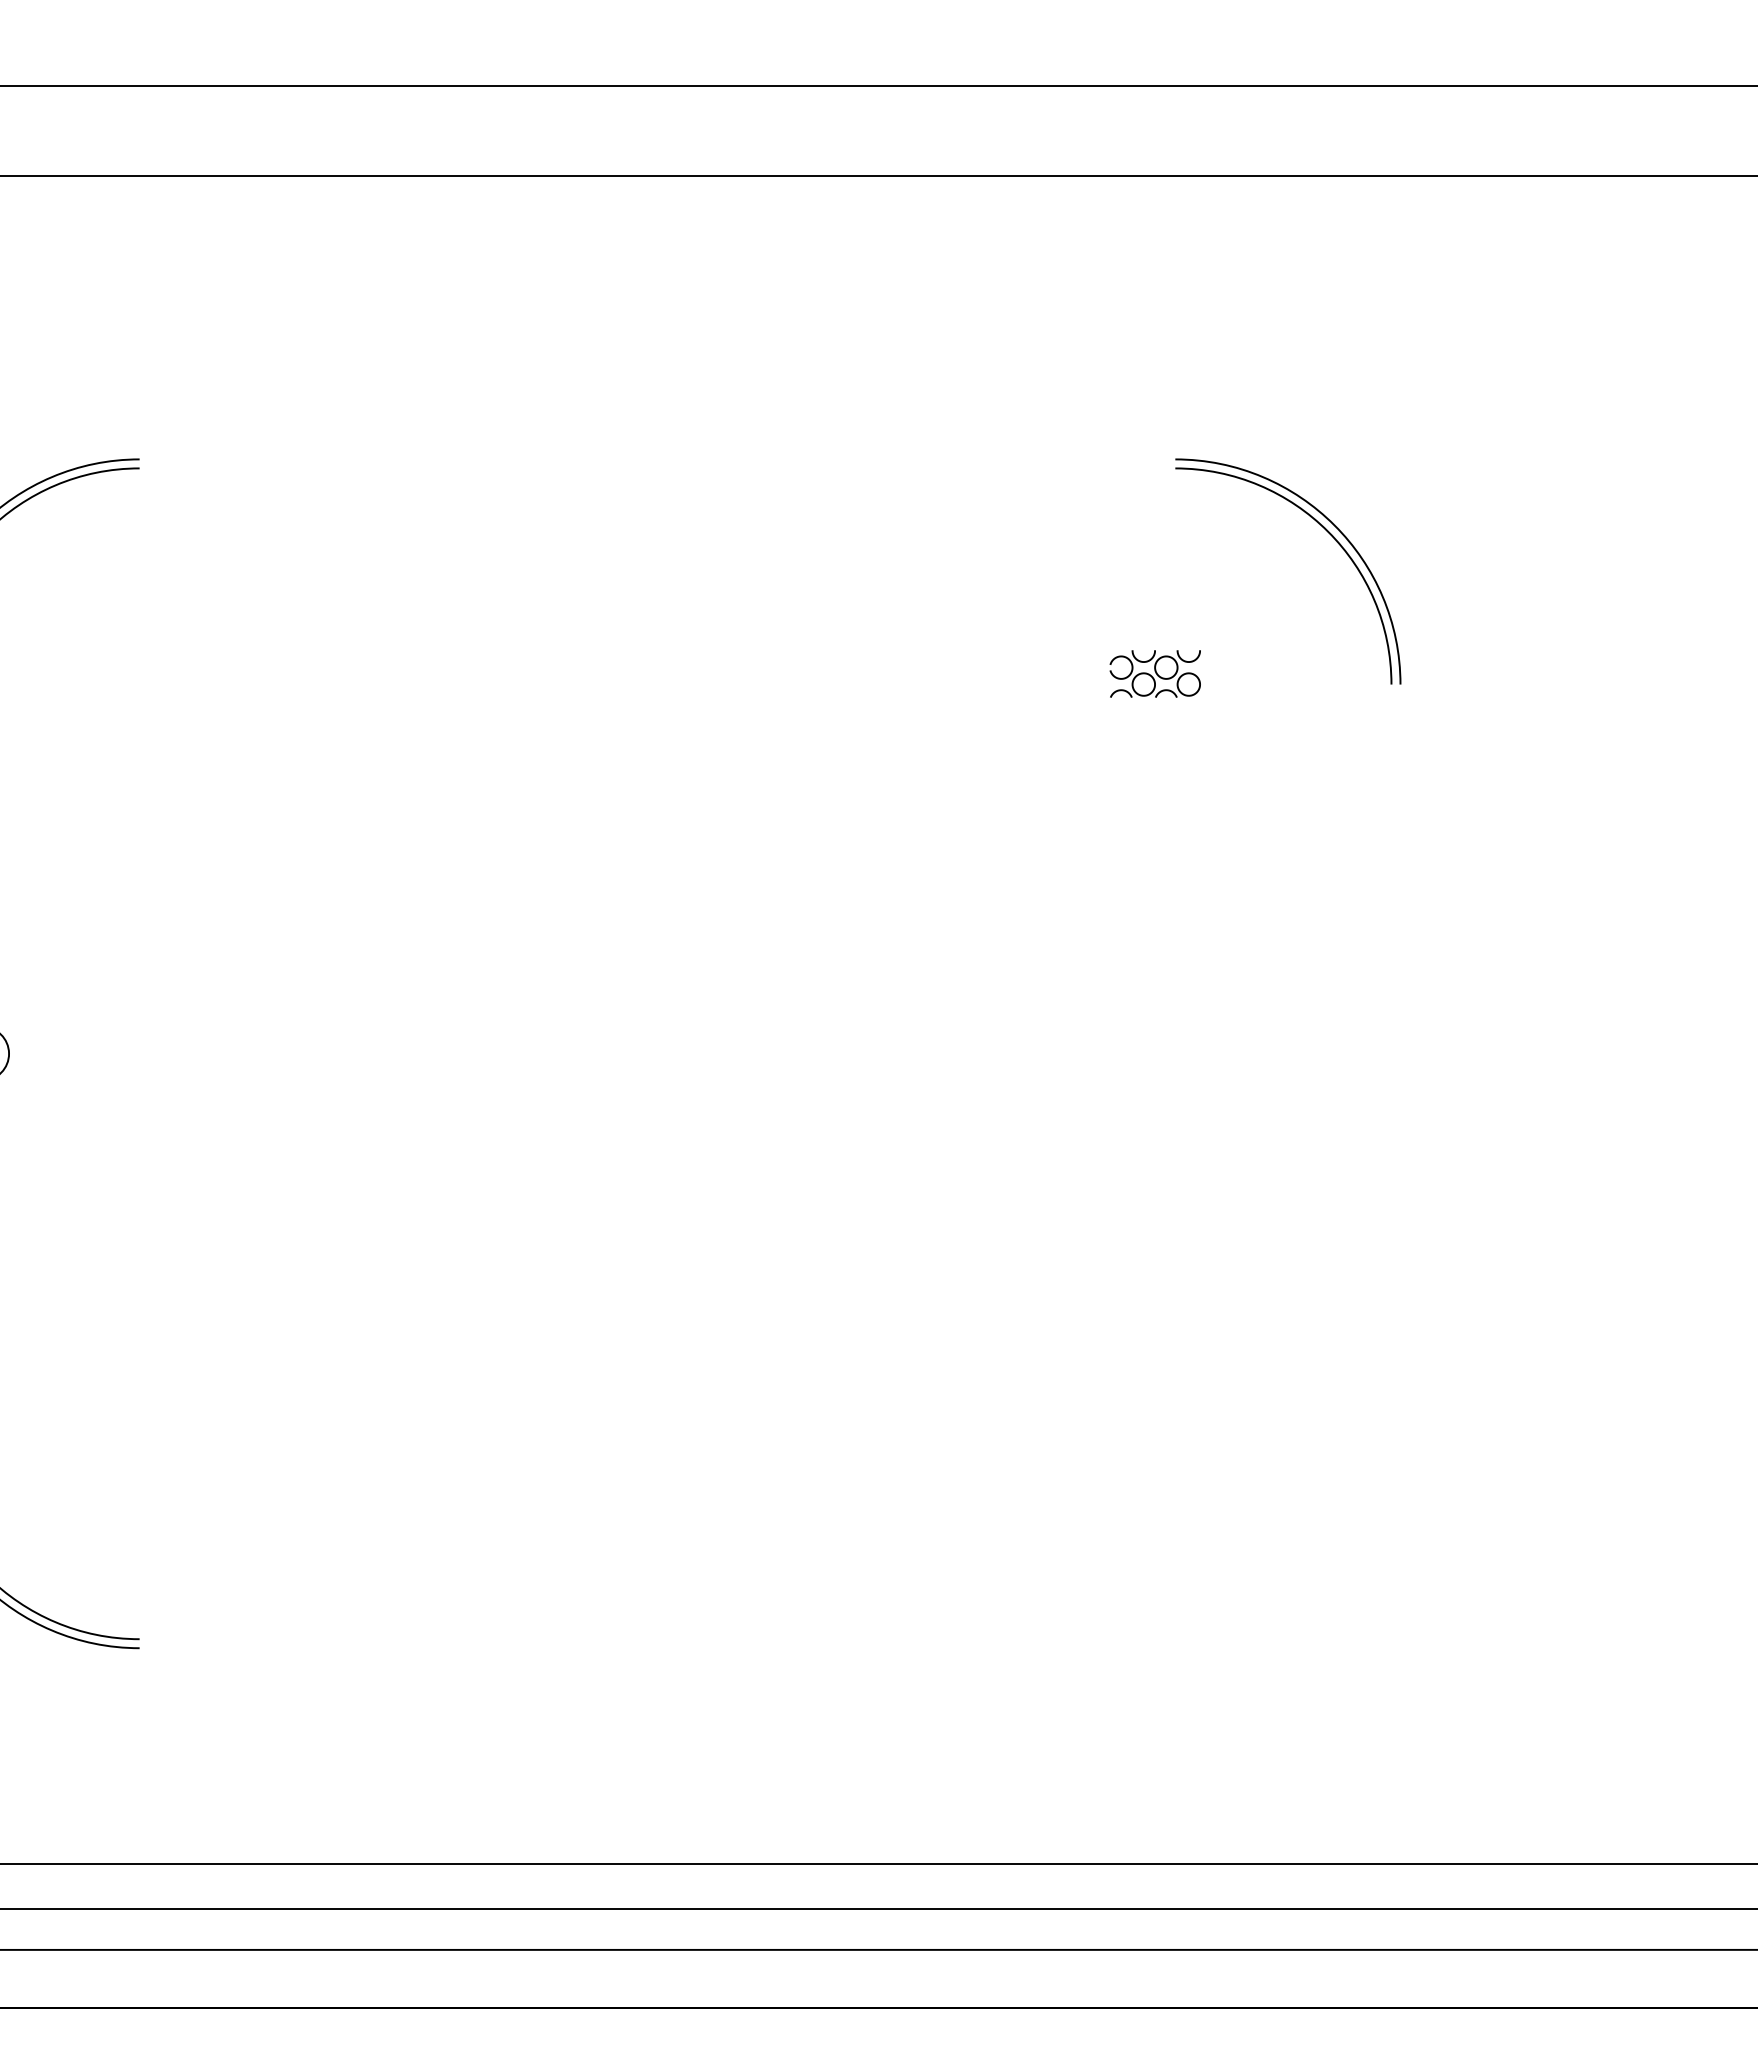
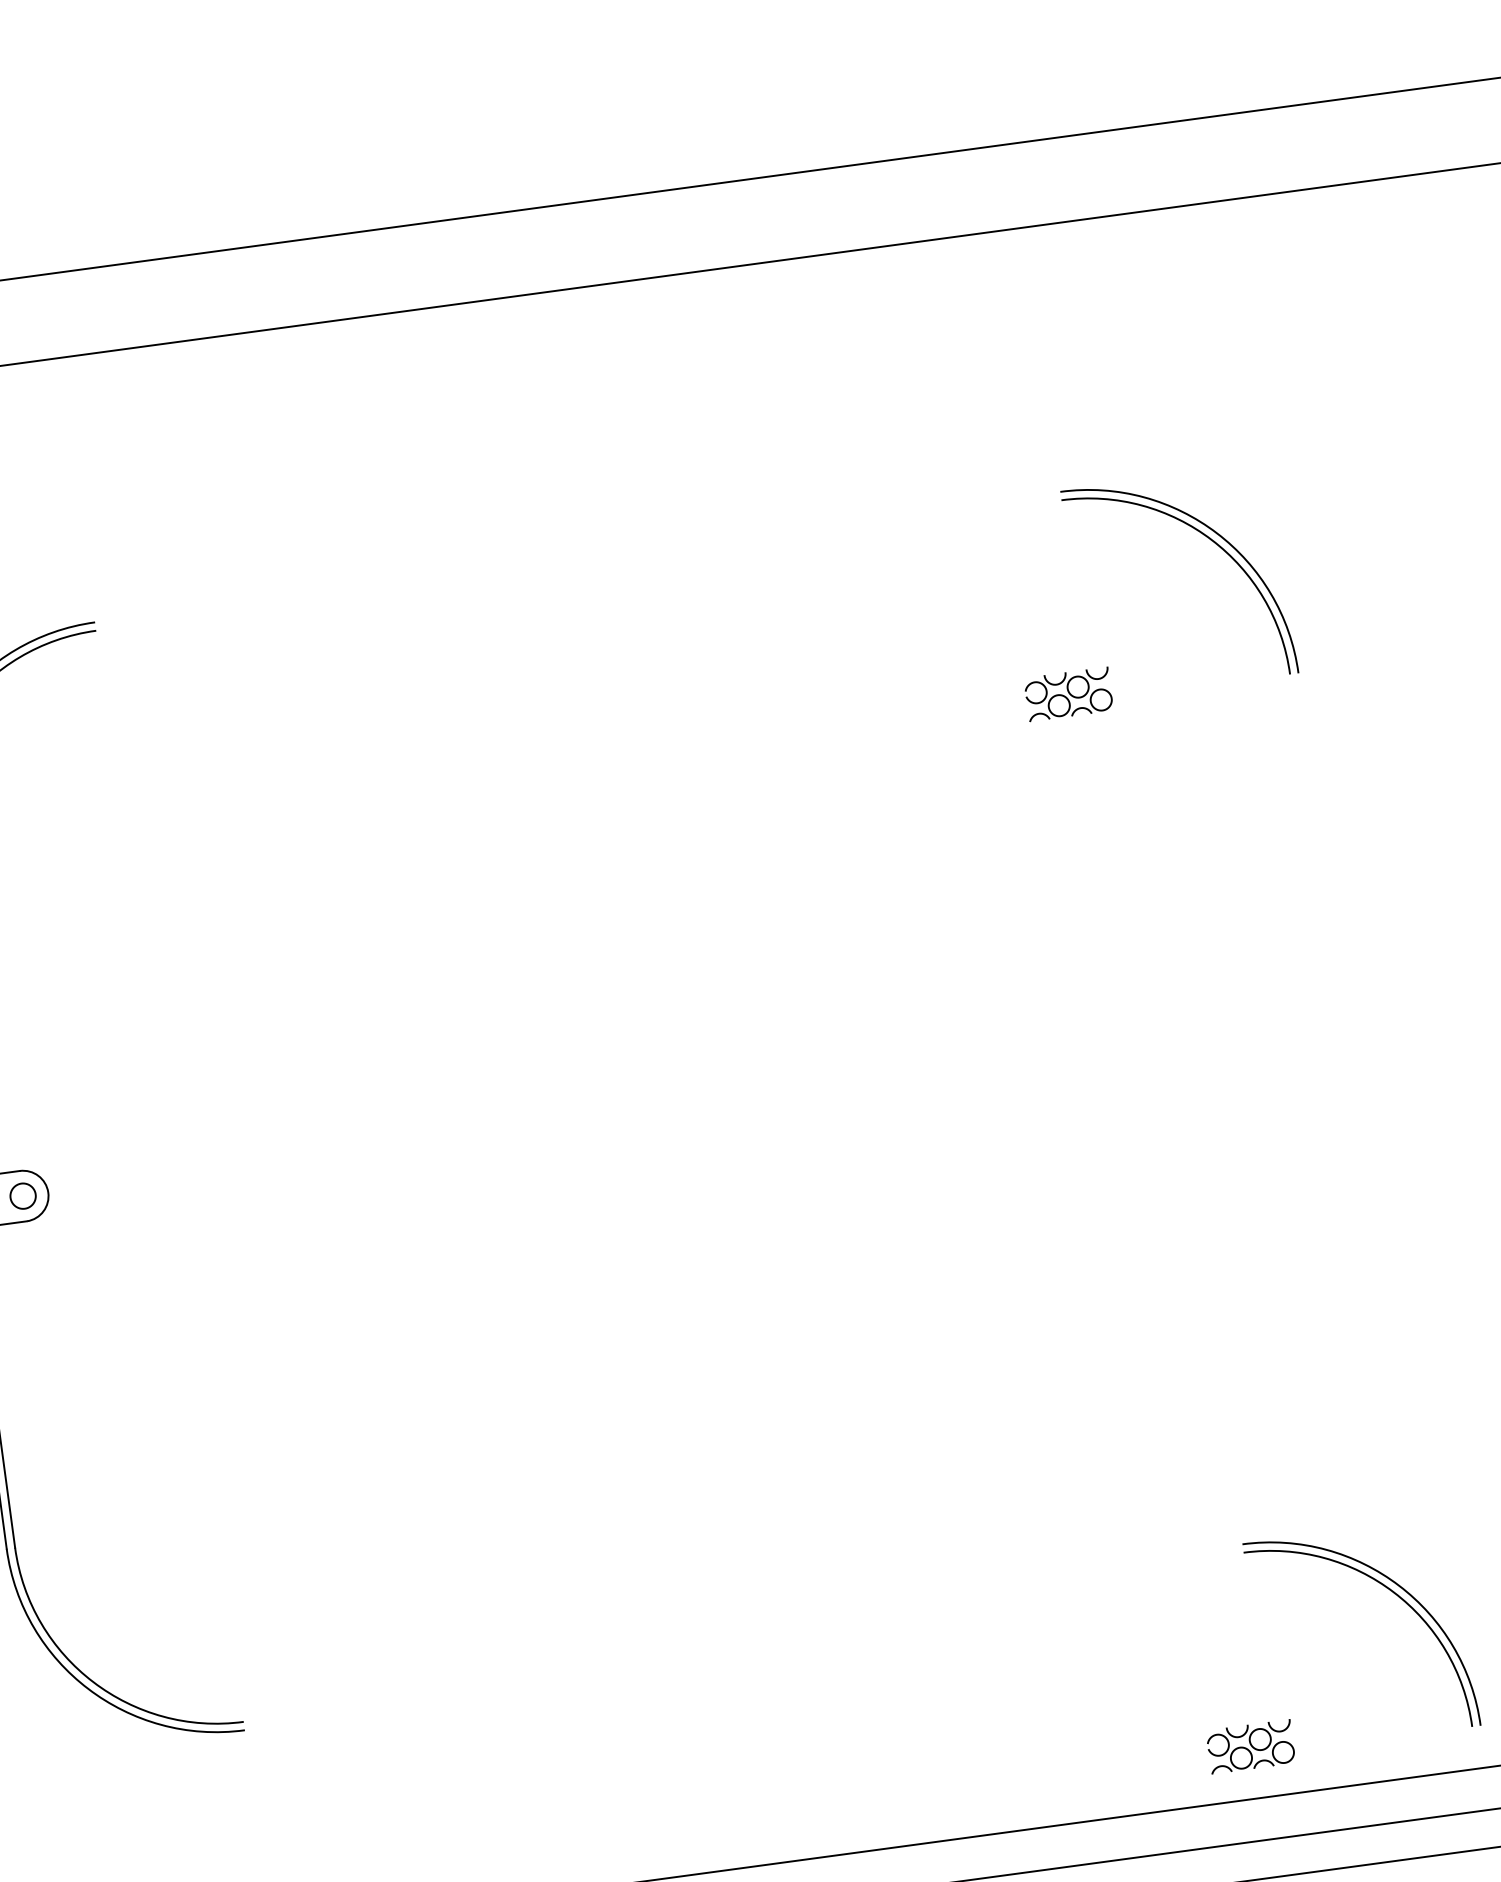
part: (1347, 1648) -> (1370, 1578), added

